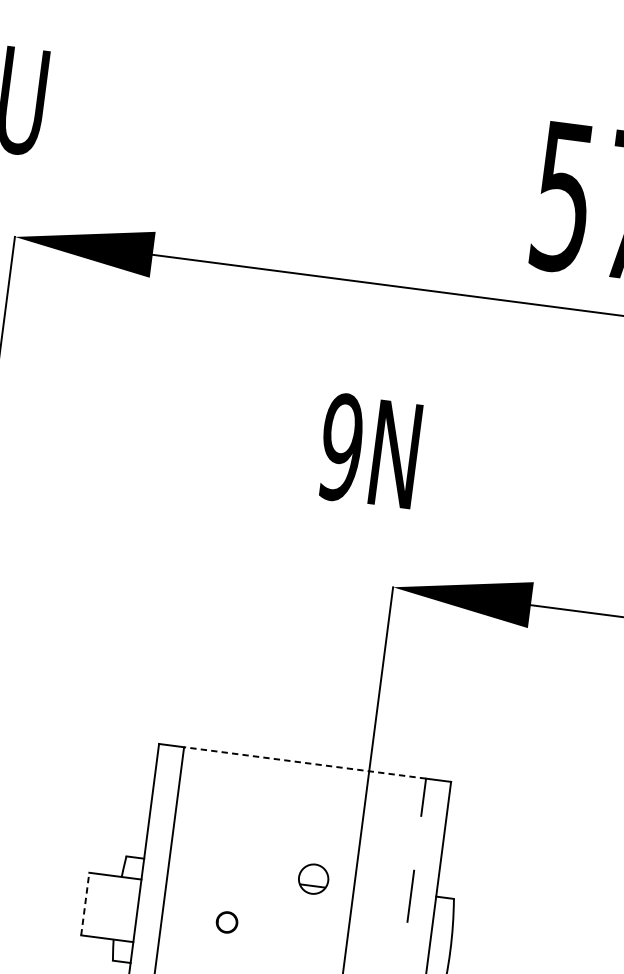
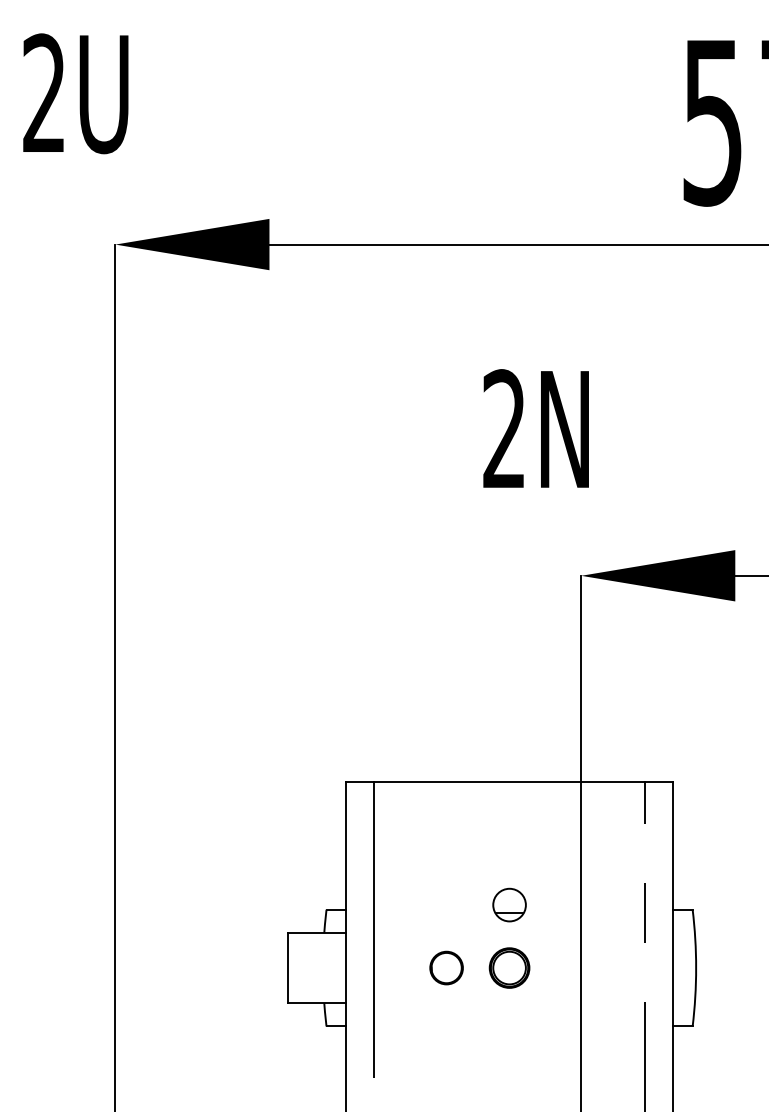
text: (341, 447) -> (504, 429), 9N -> 2N
line: (305, 762) -> (509, 781), dashed -> solid
part: (313, 878) -> (509, 904), moved
line: (85, 904) -> (288, 968), dashed -> solid
part: (227, 921) -> (446, 967), size x1.43
part: (283, 929) -> (509, 967), added

